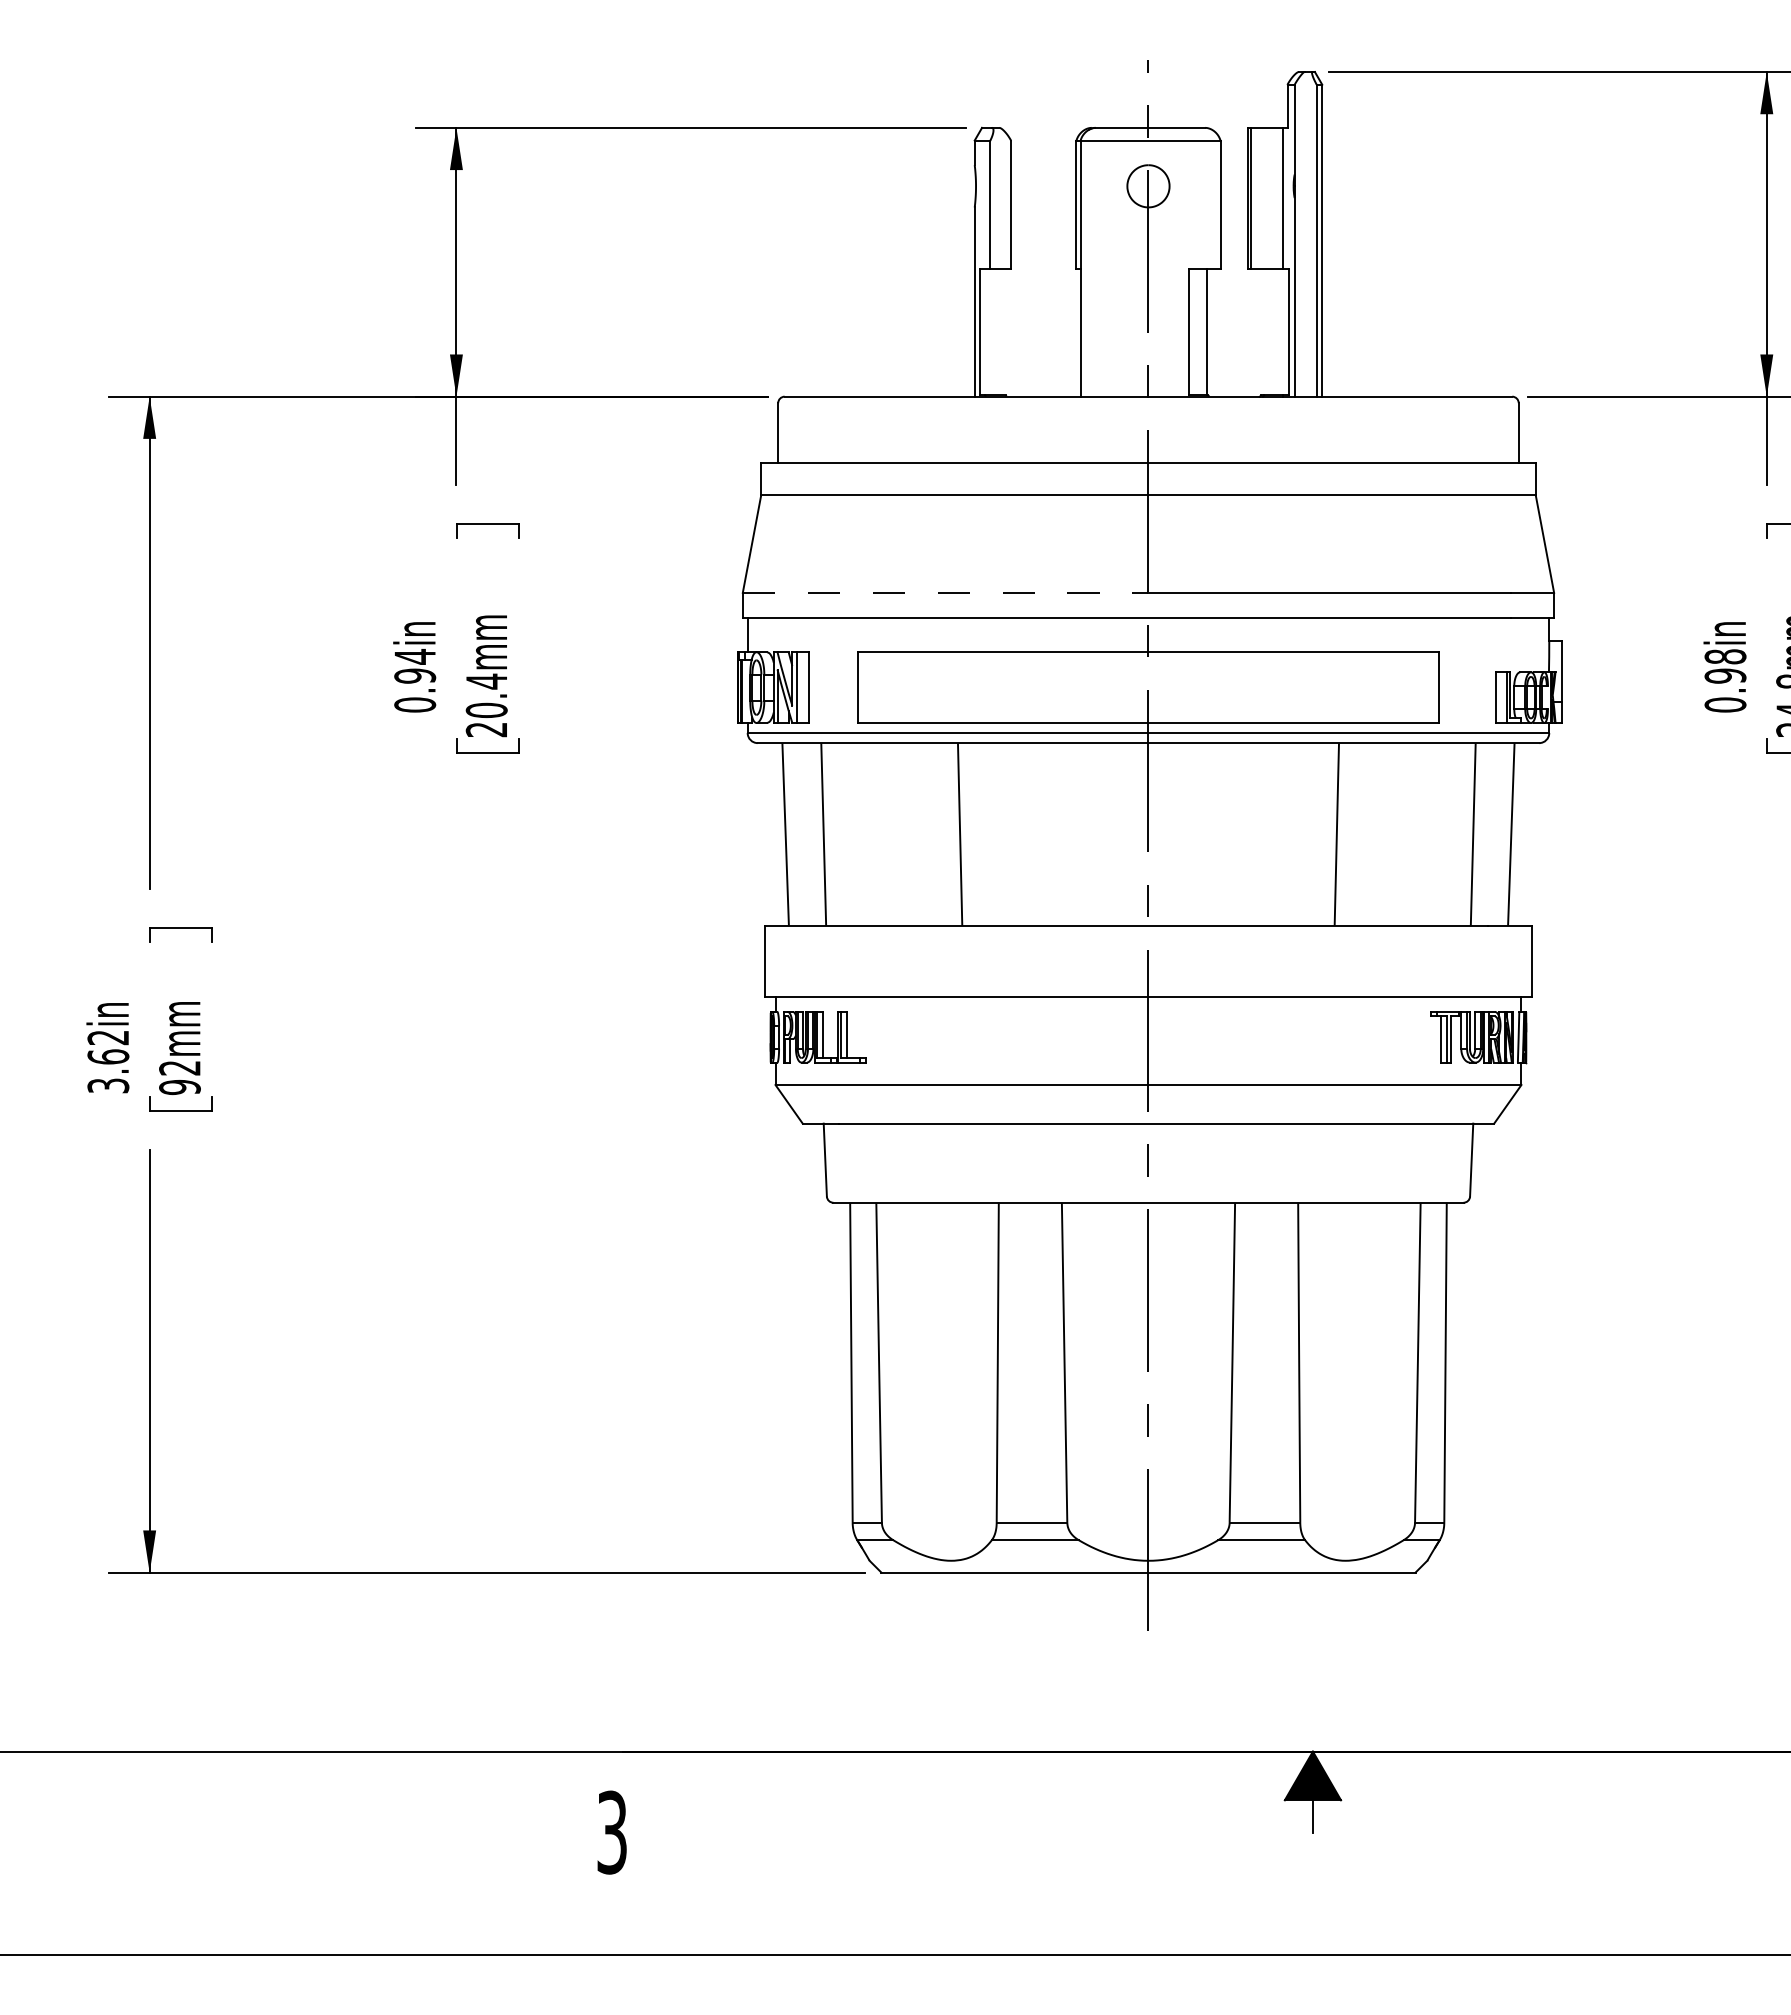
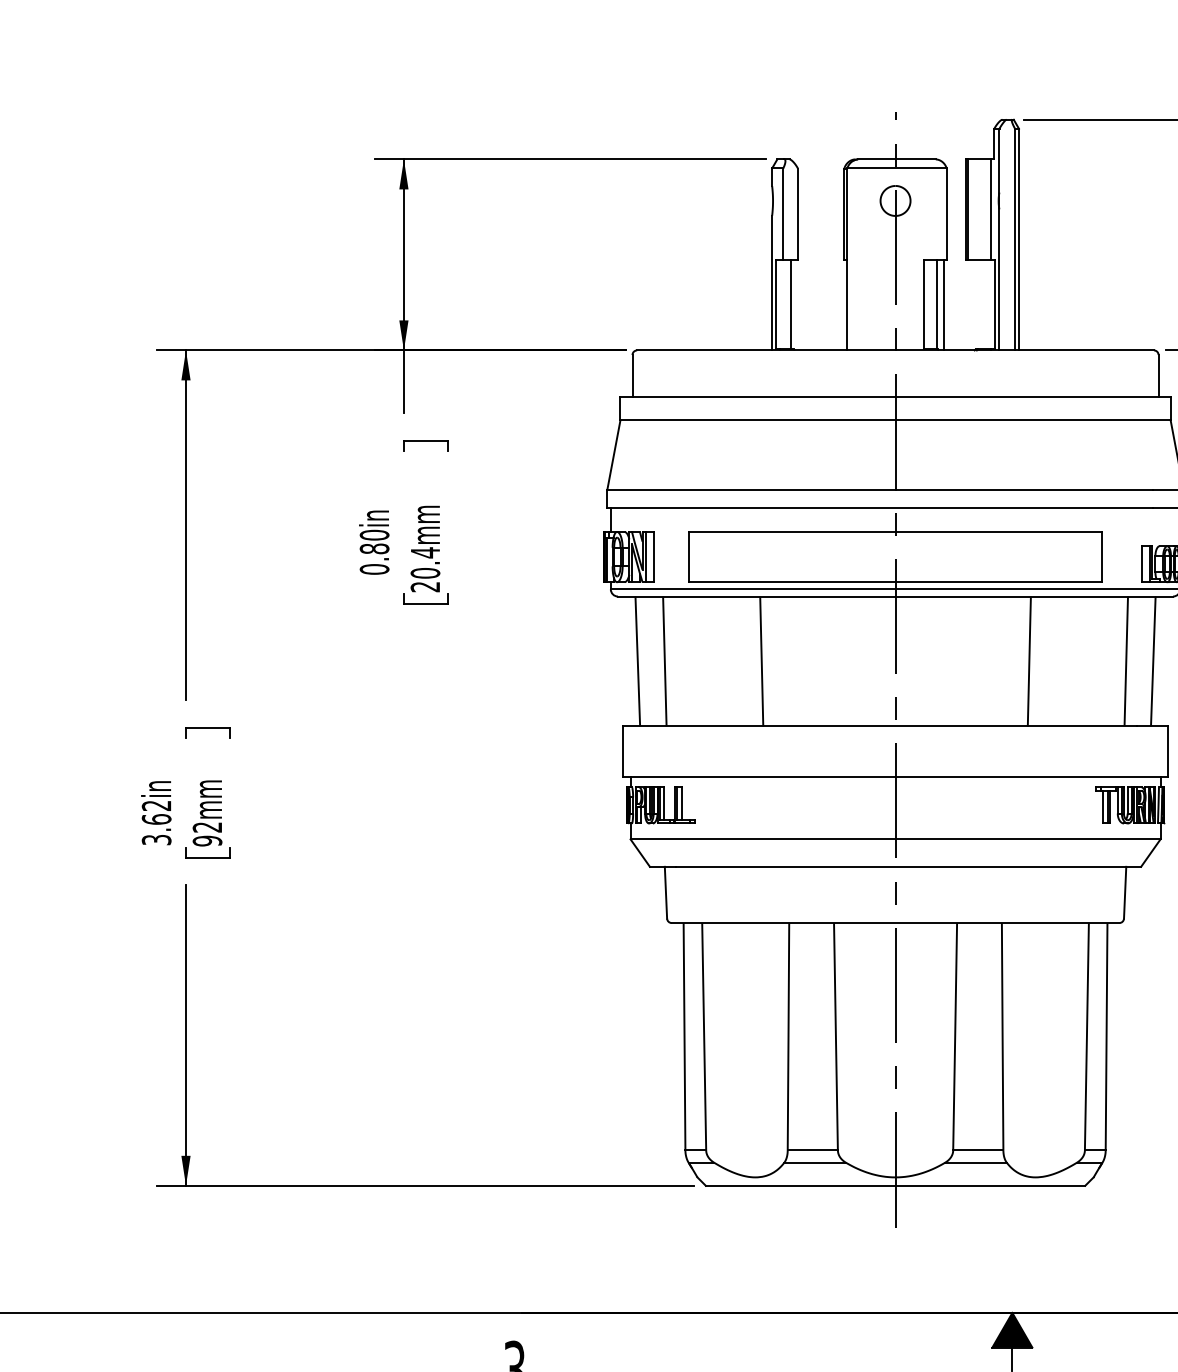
line: (1001, 332) -> (791, 304), added
line: (1216, 332) -> (943, 304), added
line: (945, 592) -> (751, 489), dashed -> solid
text: (415, 666) -> (374, 542), 0.94in -> 0.80in

